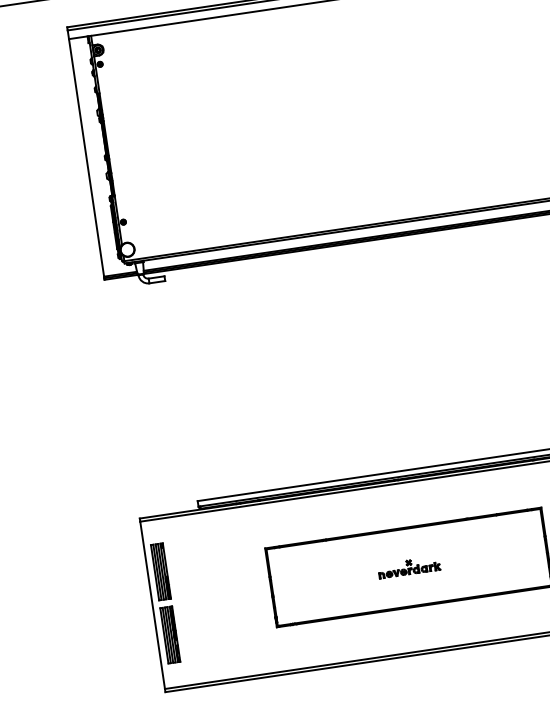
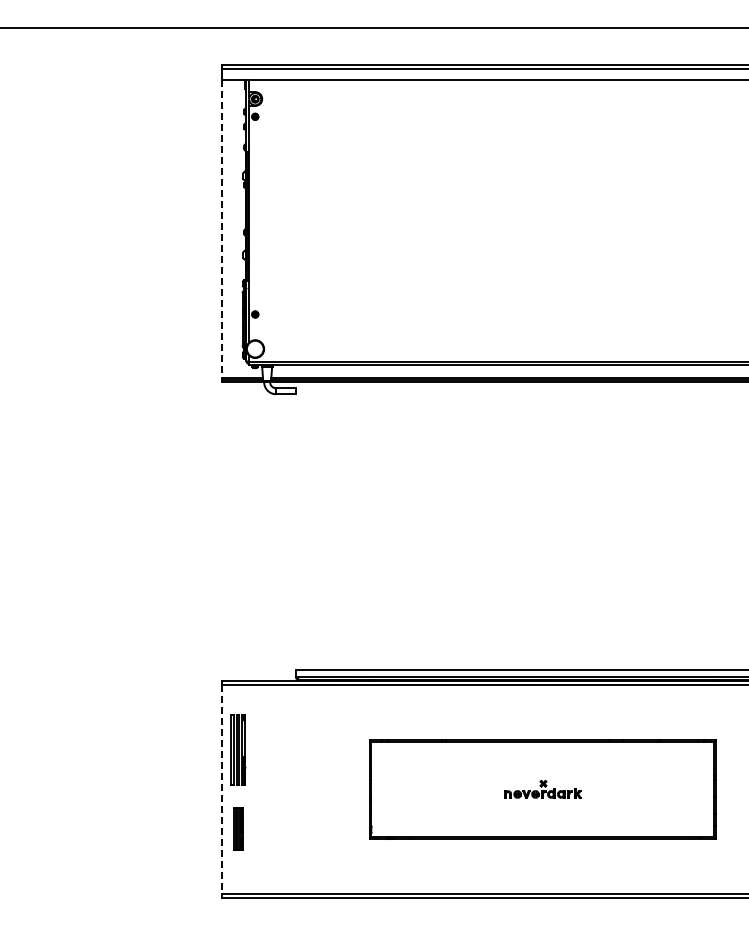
line: (86, 158) -> (221, 229), solid -> dashed
line: (152, 605) -> (221, 789), solid -> dashed
part: (170, 634) -> (238, 828), size x0.6

